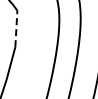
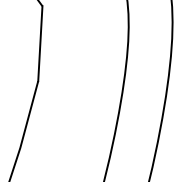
line: (16, 28) -> (40, 42), dashed -> solid

